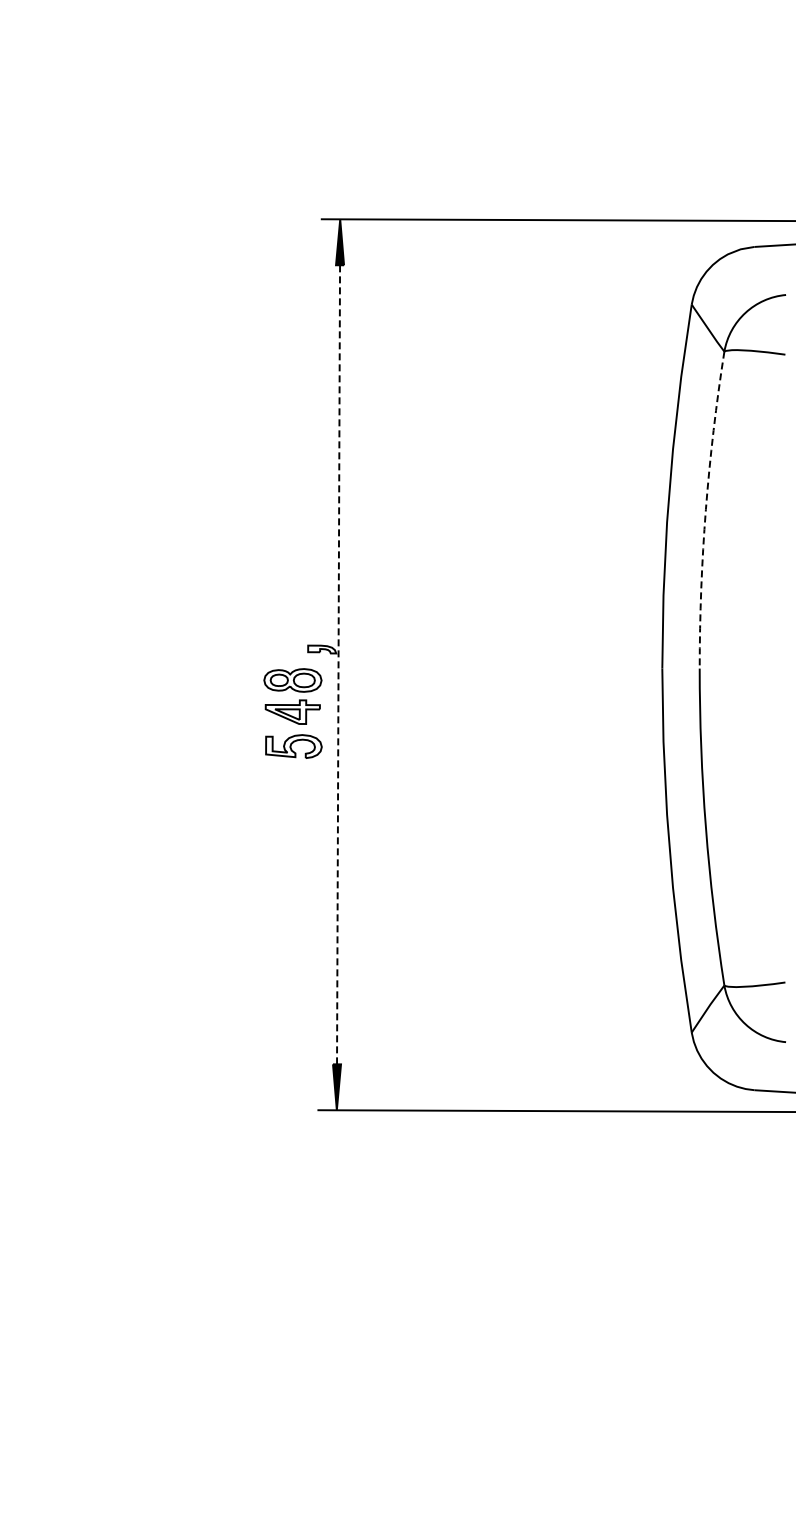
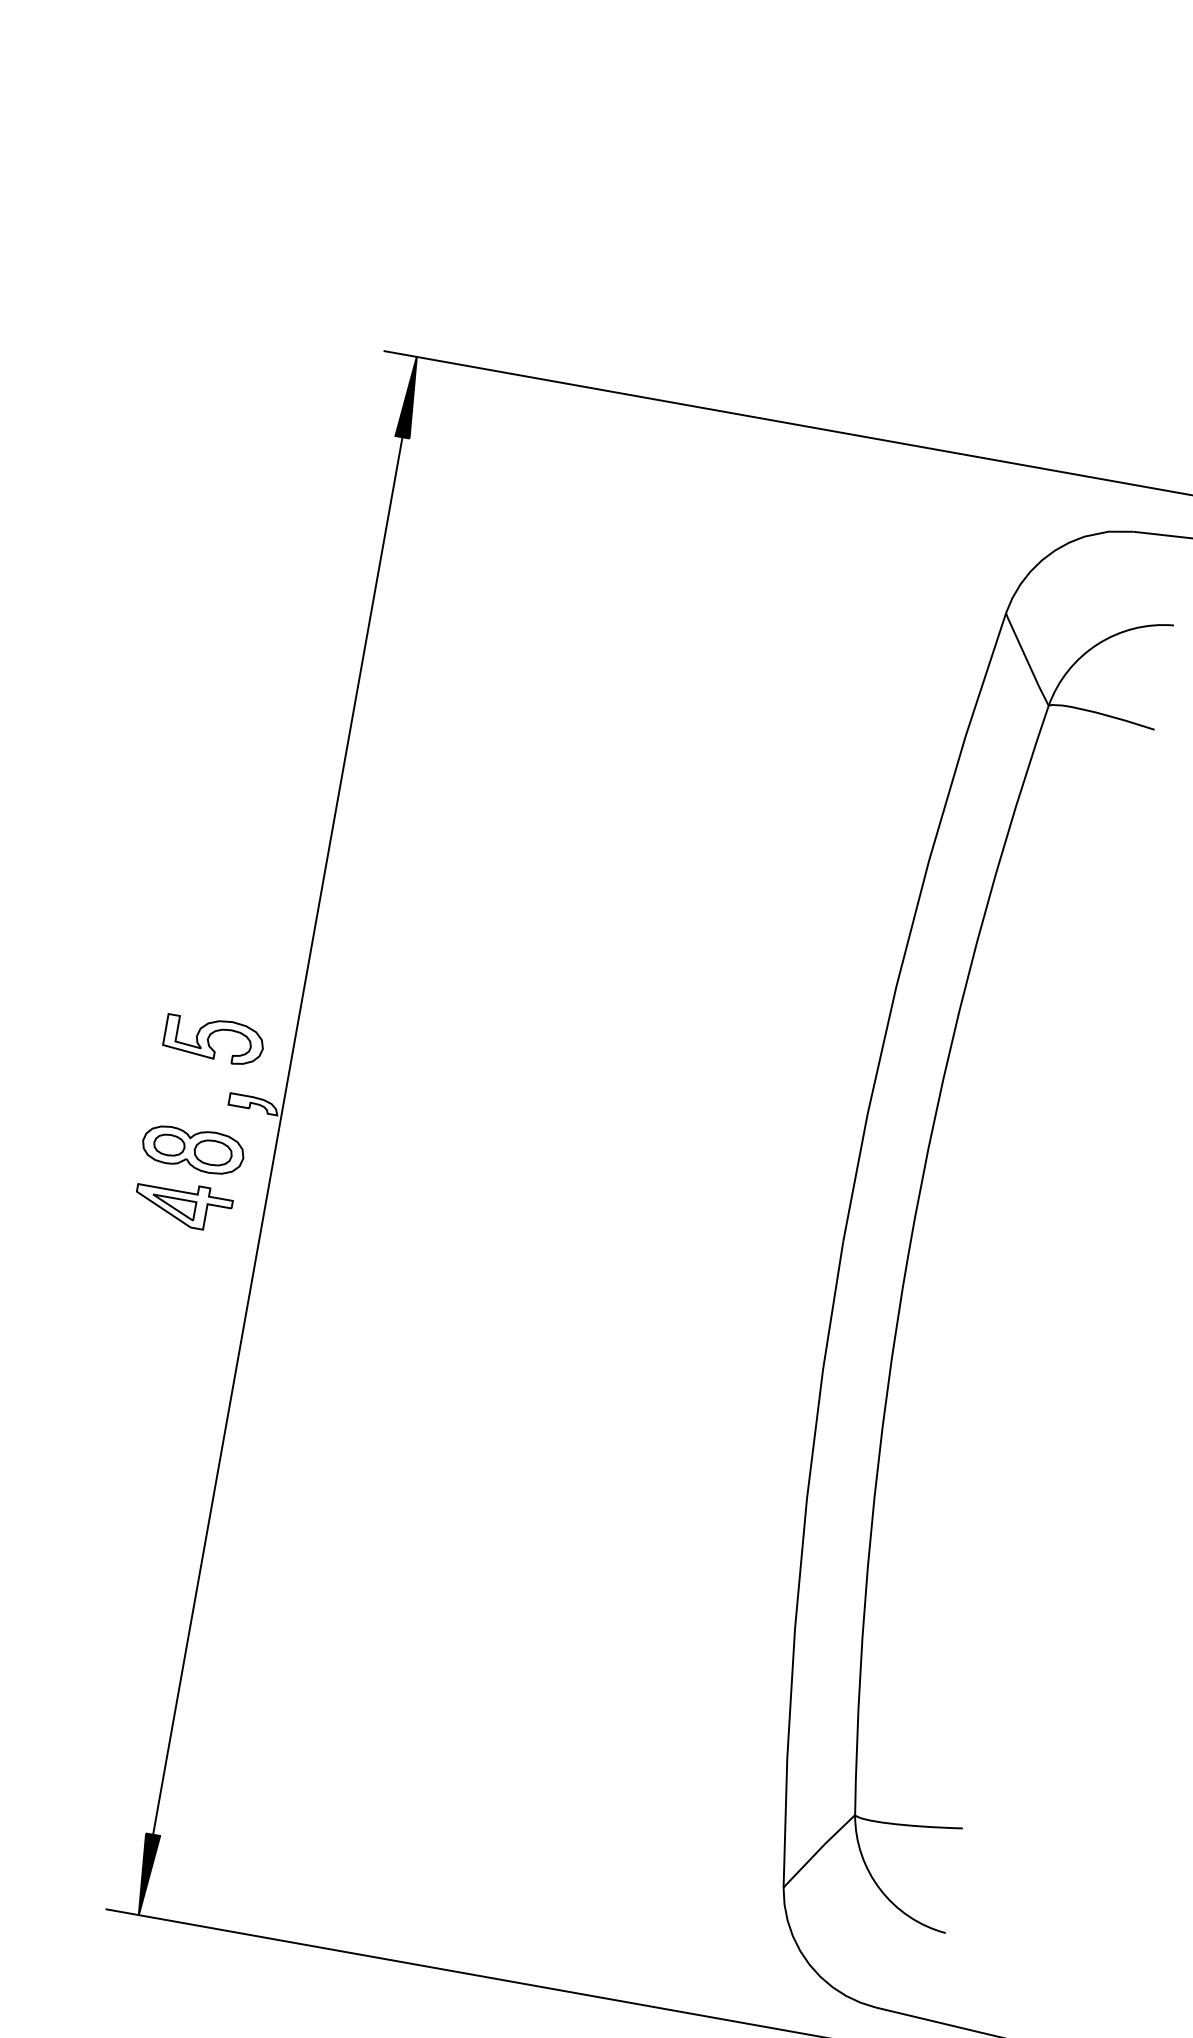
arc: (705, 509) -> (967, 976), dashed -> solid
line: (338, 664) -> (277, 1135), dashed -> solid
part: (293, 746) -> (213, 1039), moved

